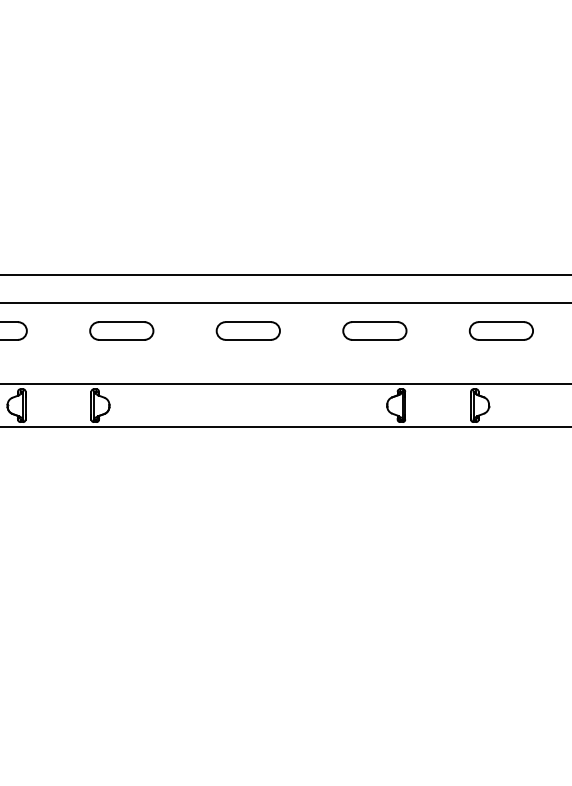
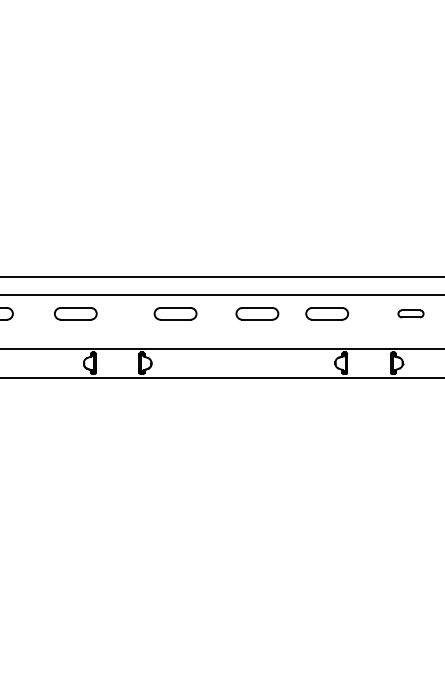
part: (121, 330) -> (175, 313), moved
part: (248, 330) -> (257, 313), moved
part: (500, 330) -> (410, 313), size x0.6

